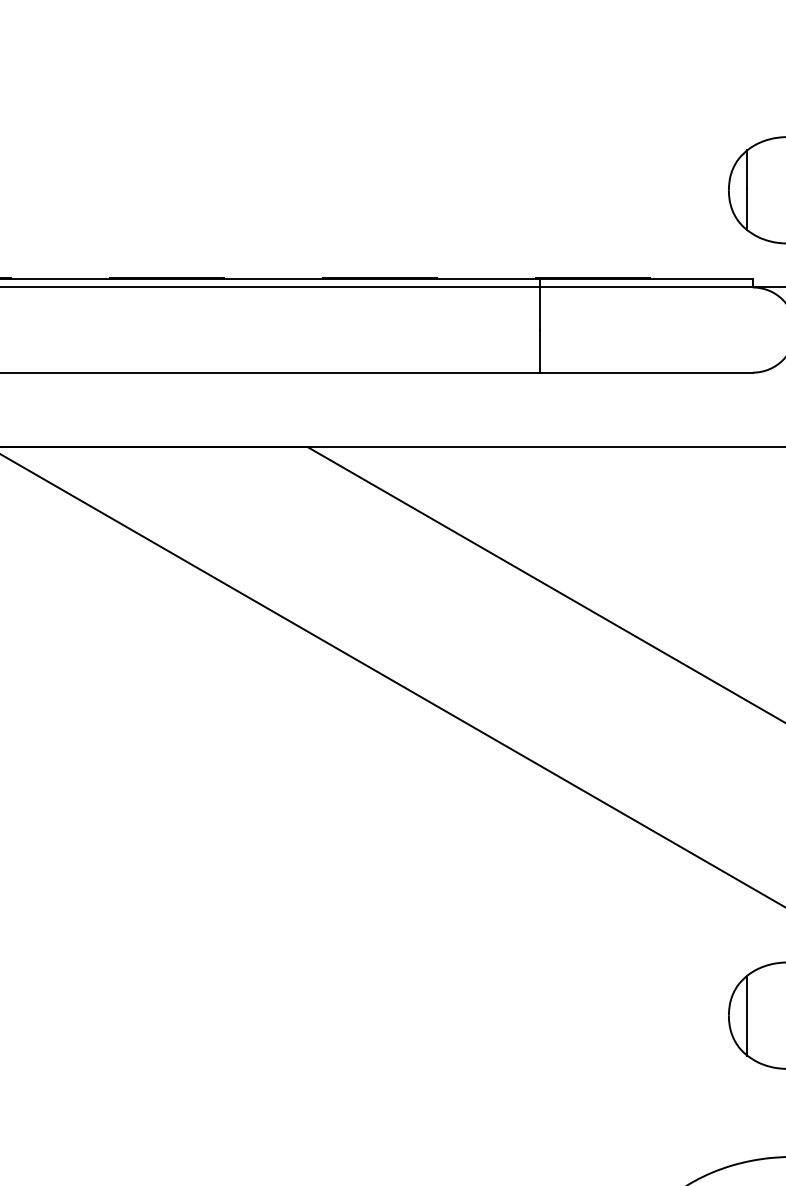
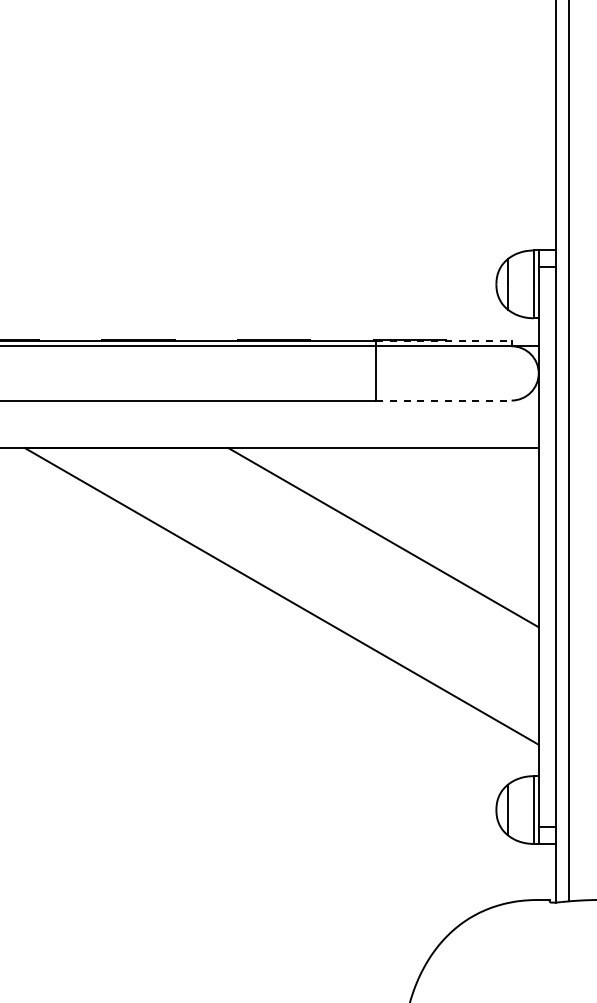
line: (645, 279) -> (443, 341), solid -> dashed
line: (645, 372) -> (443, 400), solid -> dashed

